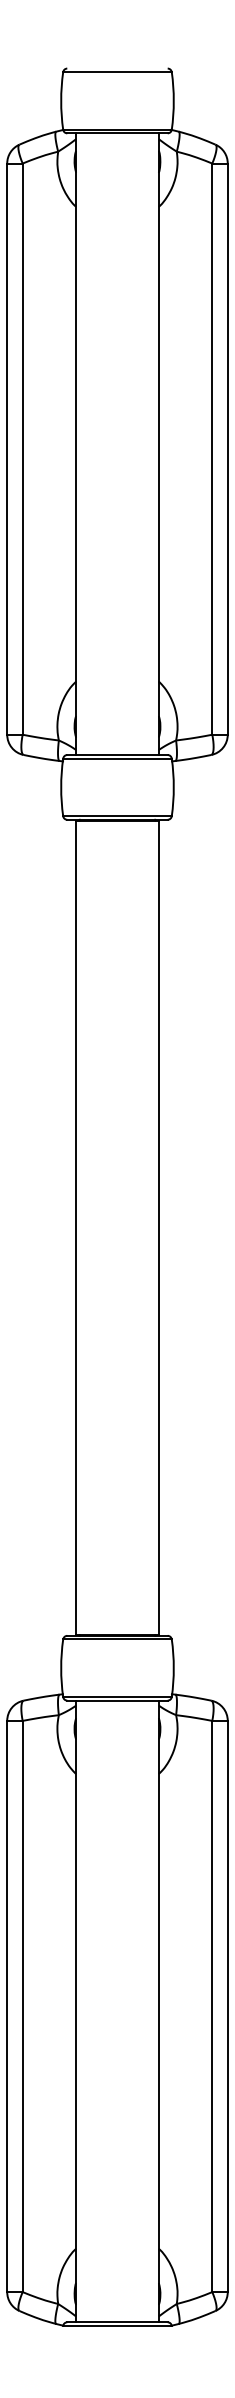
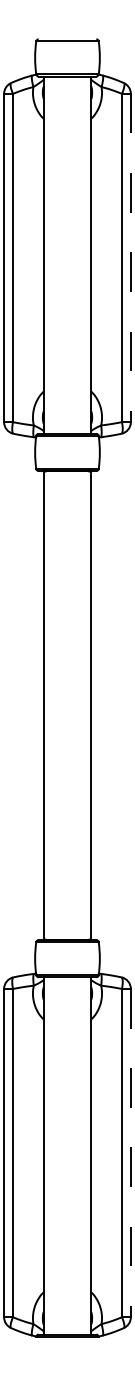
line: (227, 449) -> (130, 258), solid -> dashed
line: (227, 2007) -> (130, 1153), solid -> dashed

